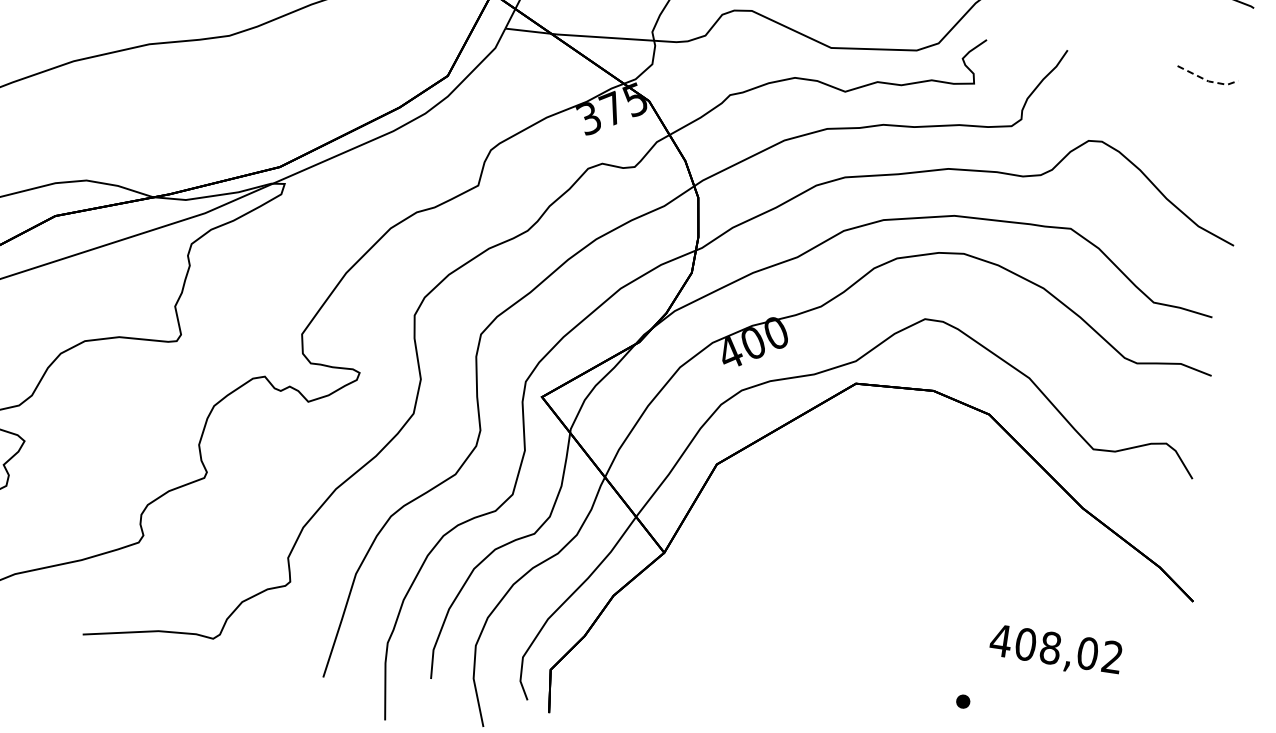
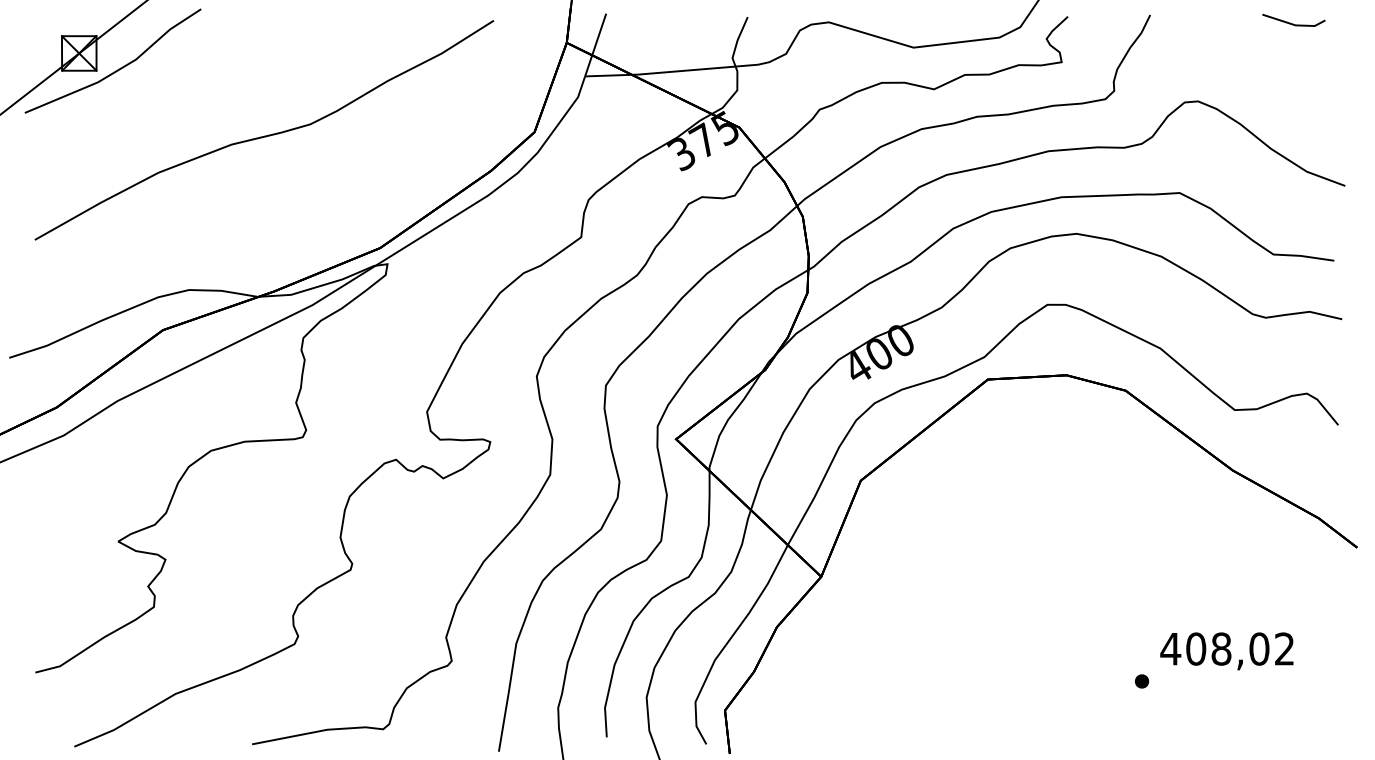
line: (1208, 81) -> (1295, 25), dashed -> solid
text: (1055, 651) -> (1226, 651), moved

